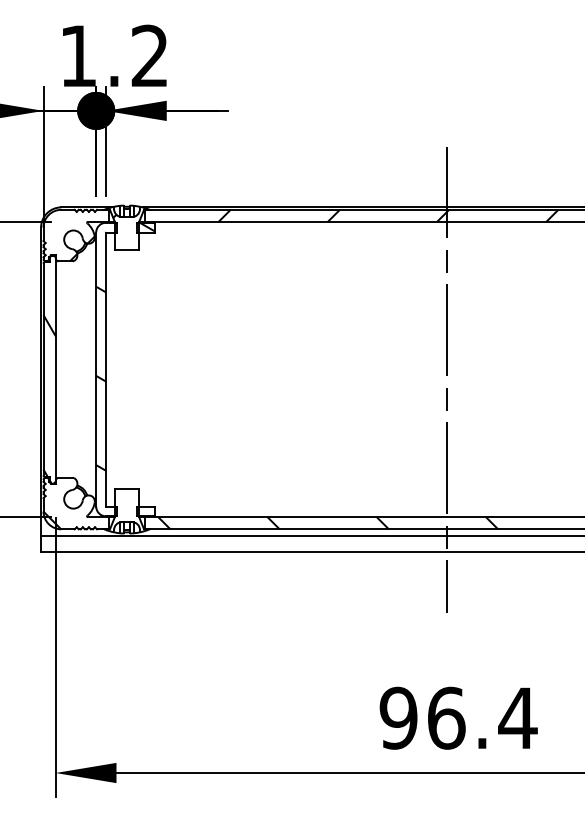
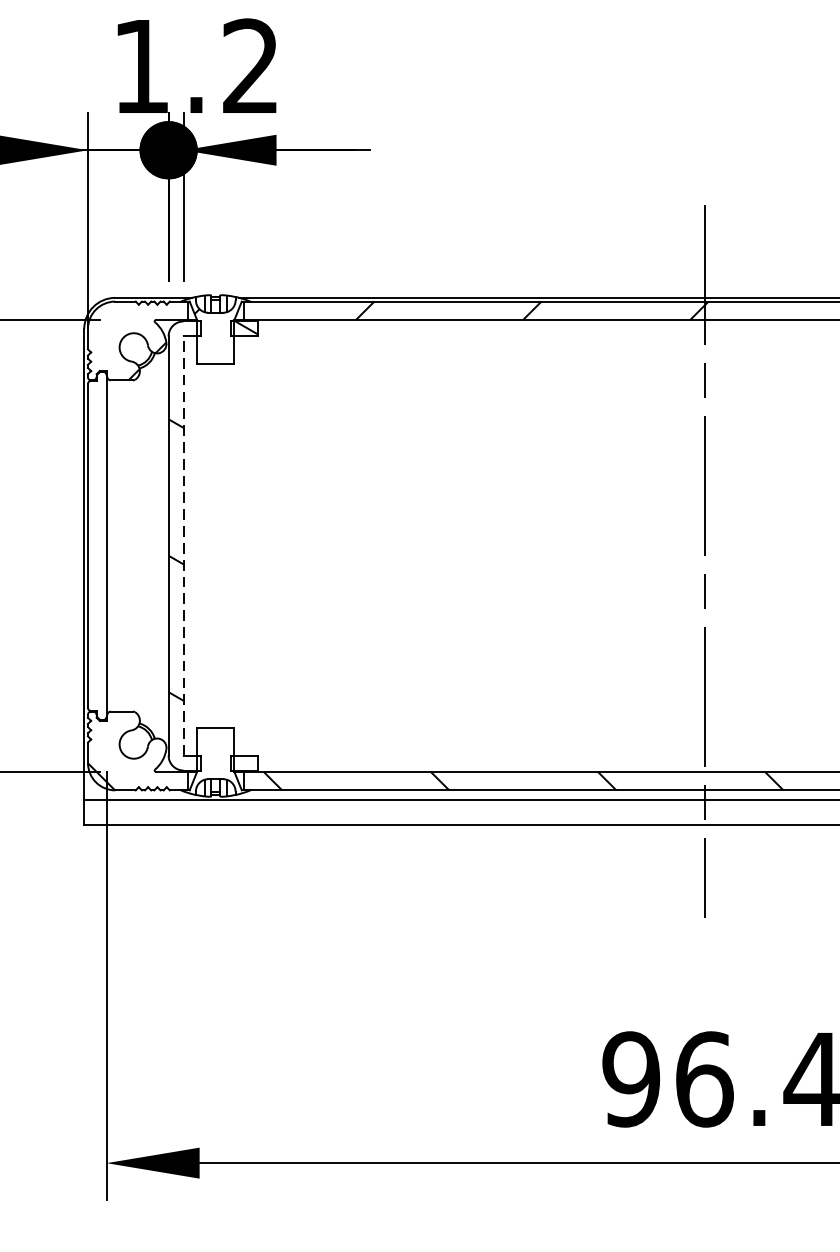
line: (105, 369) -> (182, 545), solid -> dashed
hatch: (49, 399) -> (97, 591), removed

